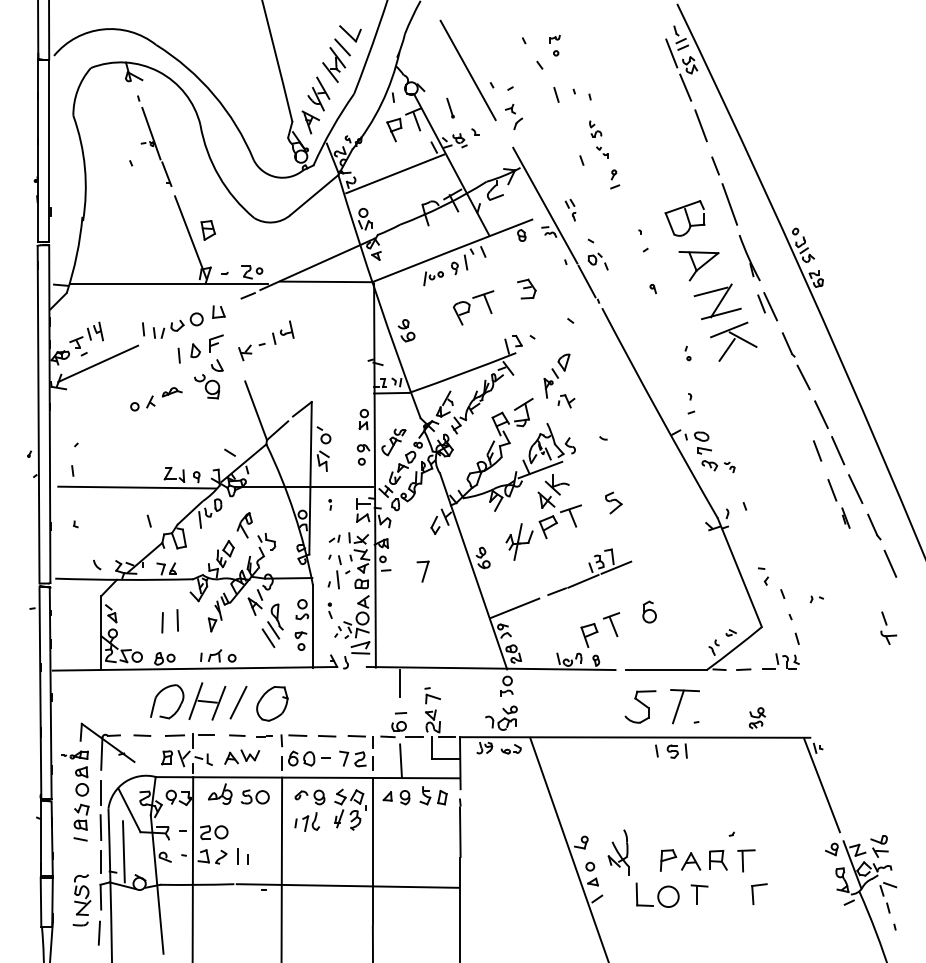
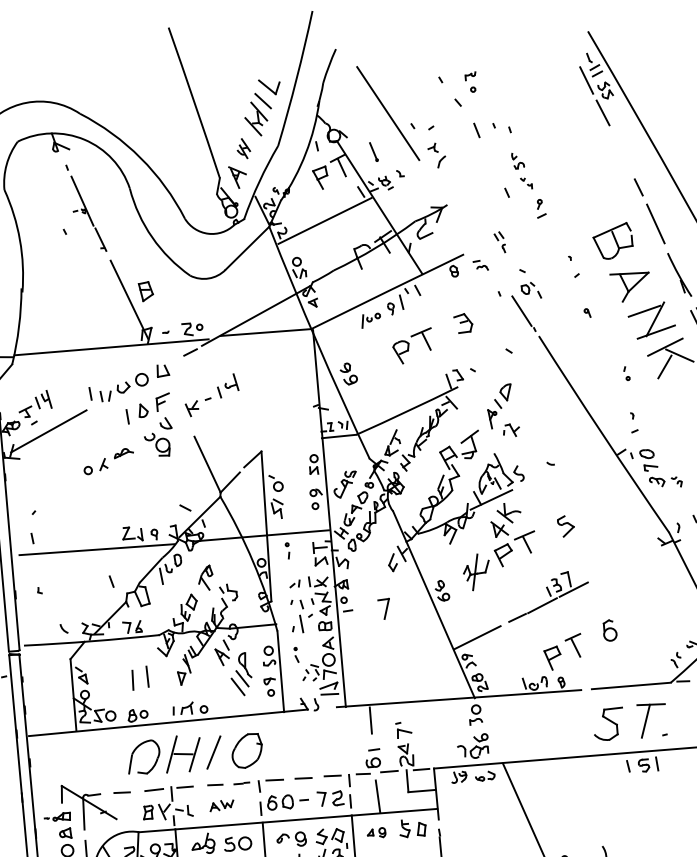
part: (318, 93) -> (243, 148), size x0.6
line: (700, 125) -> (620, 148), removed
line: (545, 205) -> (475, 239), removed
part: (330, 504) -> (288, 550), size x1.6
part: (242, 756) -> (222, 805), size x0.7
part: (396, 797) -> (376, 832), size x0.7

